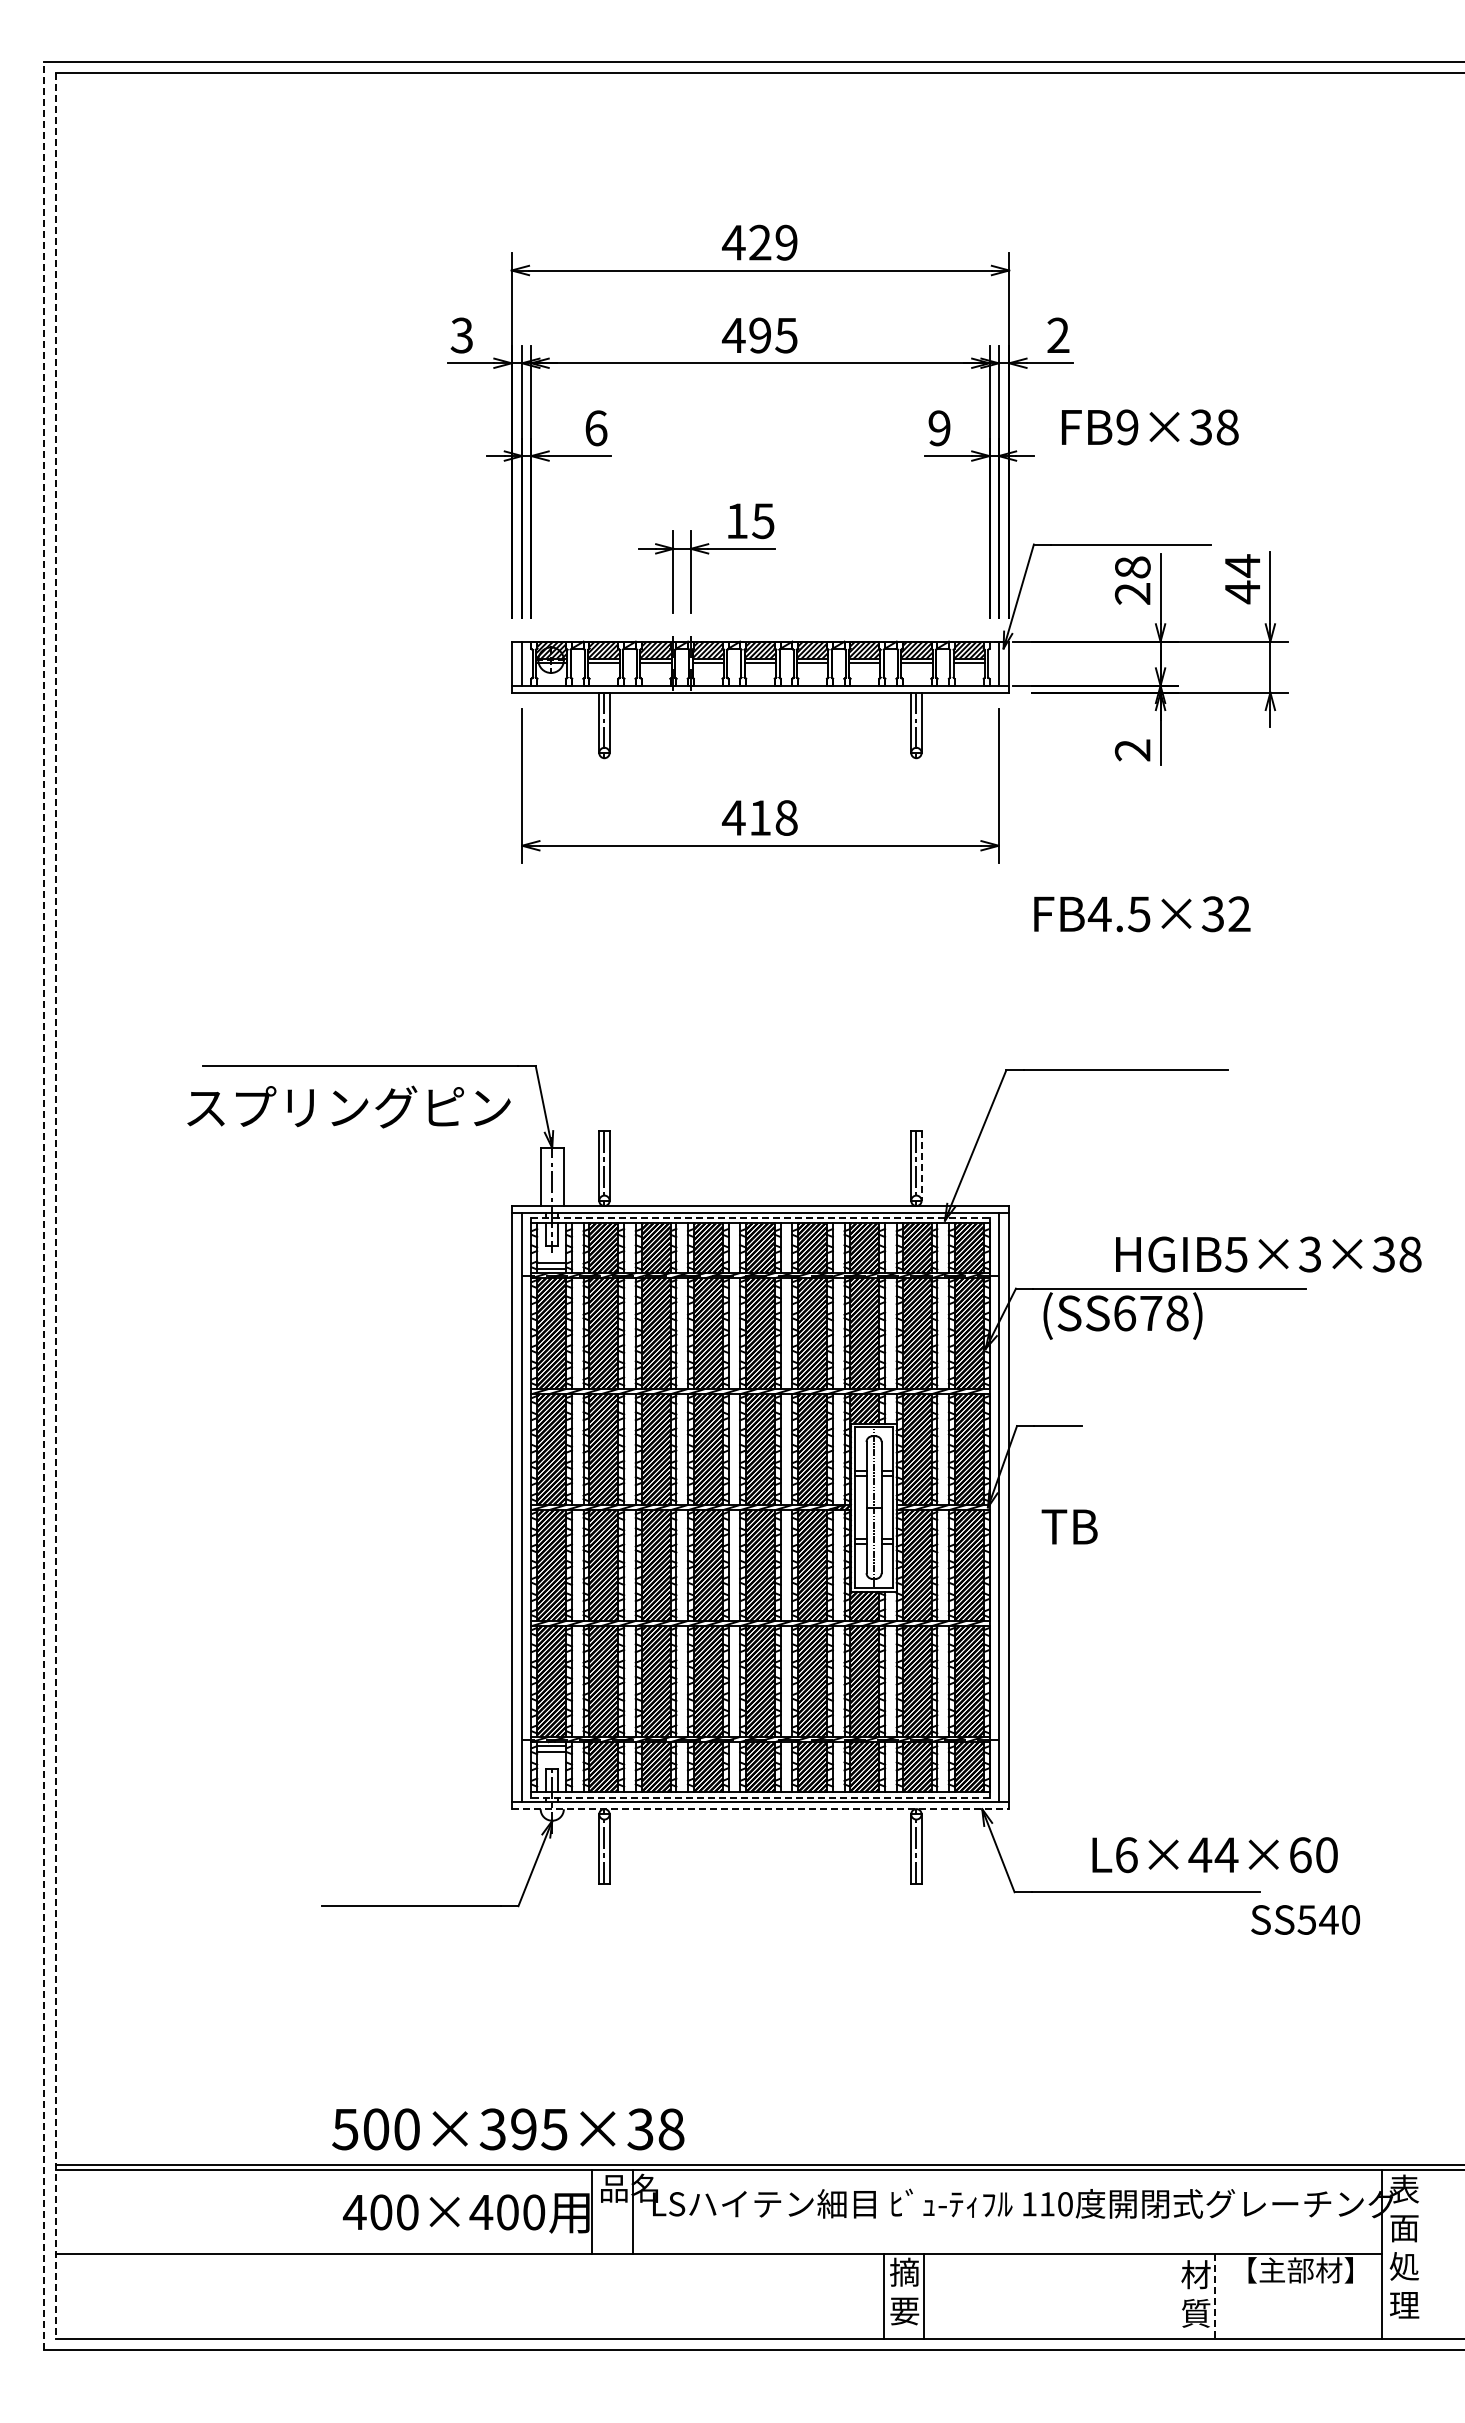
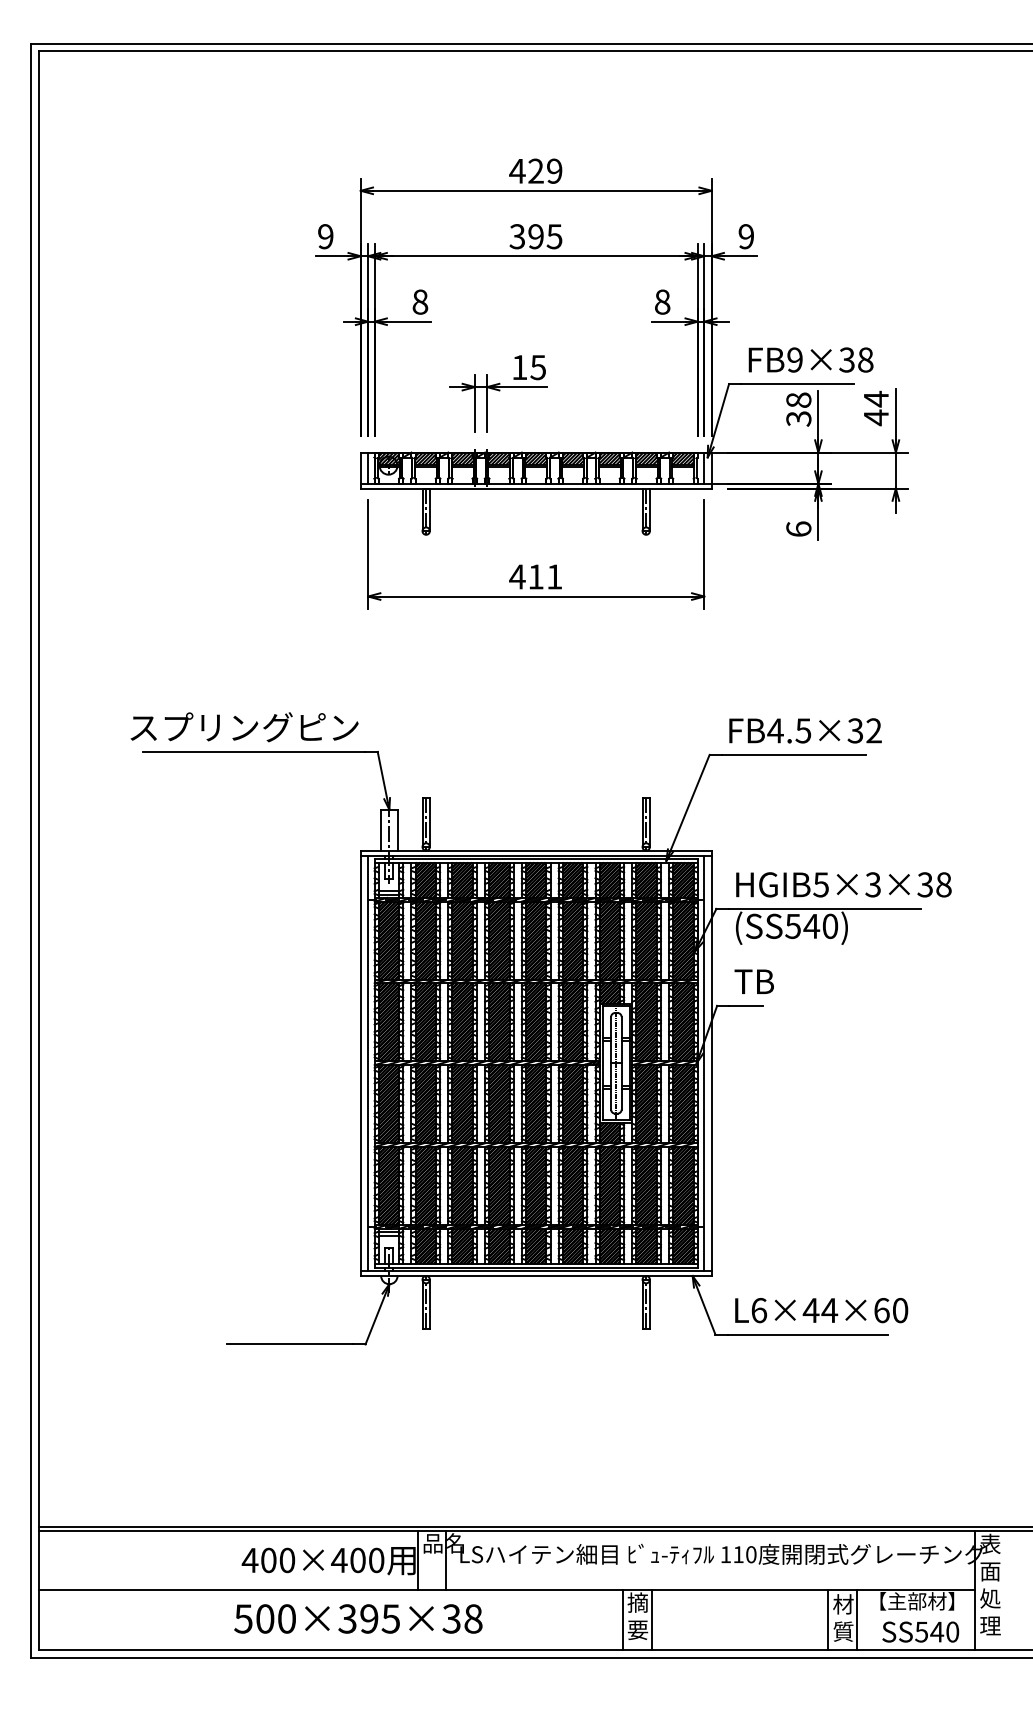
text: (461, 335) -> (325, 236), 3 -> 9
text: (733, 335) -> (517, 236), 495 -> 395
text: (1058, 335) -> (746, 236), 2 -> 9
text: (1150, 427) -> (811, 360), moved
text: (596, 428) -> (420, 302), 6 -> 8
text: (939, 428) -> (662, 302), 9 -> 8
text: (1133, 594) -> (799, 419), 28 -> 38
text: (1132, 750) -> (798, 529), 2 -> 6
text: (786, 817) -> (554, 576), 418 -> 411
text: (1142, 914) -> (805, 731), moved
text: (348, 1106) -> (244, 726), moved
line: (921, 1166) -> (649, 822), dashed -> solid
line: (44, 1205) -> (31, 850), dashed -> solid
line: (55, 1206) -> (39, 850), dashed -> solid
line: (760, 1217) -> (536, 858), dashed -> solid
text: (1268, 1254) -> (843, 884), moved
text: (1150, 1313) -> (811, 926), (SS678) -> (SS540)
text: (1069, 1526) -> (754, 981), moved
line: (759, 1797) -> (535, 1267), dashed -> solid
line: (760, 1809) -> (536, 1276), dashed -> solid
text: (1214, 1855) -> (821, 1310), moved
text: (1305, 1919) -> (920, 1631), moved
text: (508, 2129) -> (358, 1619), moved
line: (1174, 2296) -> (828, 1619), added
line: (1215, 2297) -> (857, 1620), dashed -> solid

